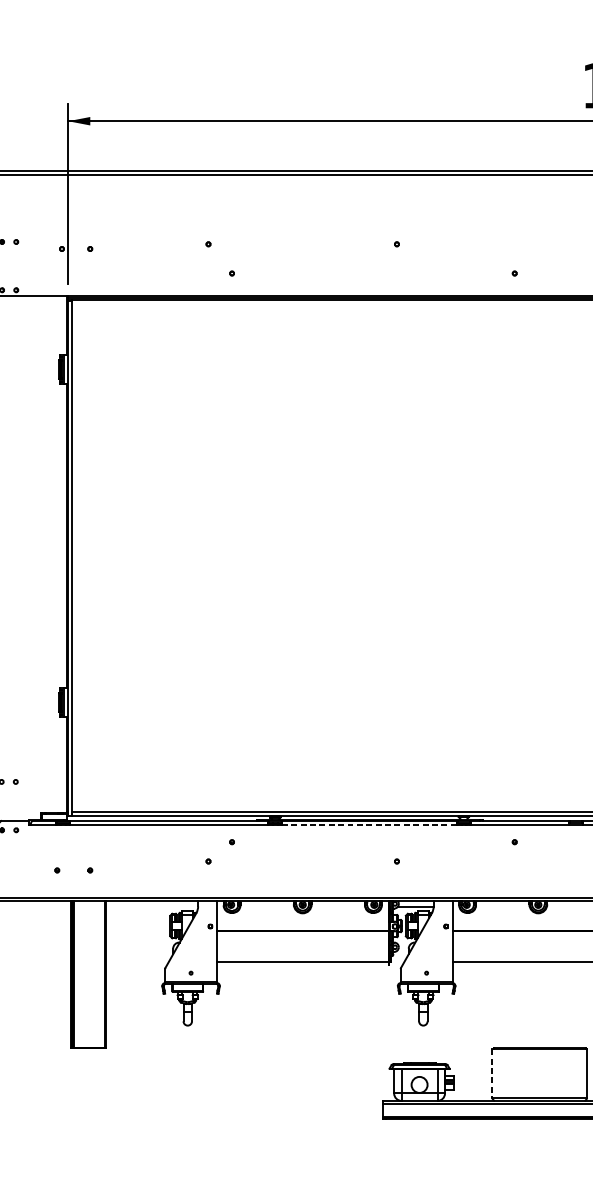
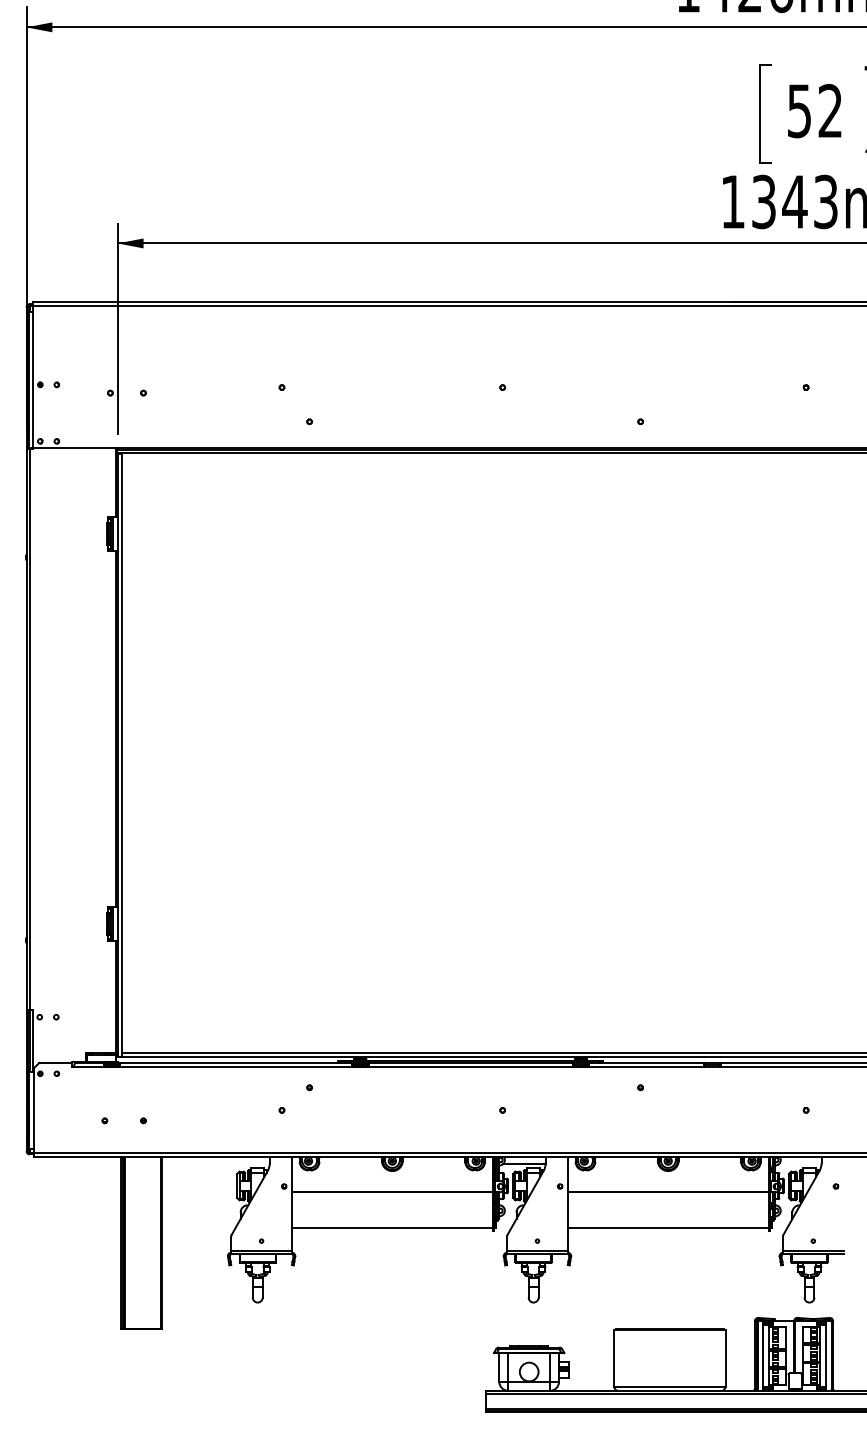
line: (369, 824) -> (470, 1067), dashed -> solid
line: (492, 1073) -> (614, 1358), dashed -> solid

